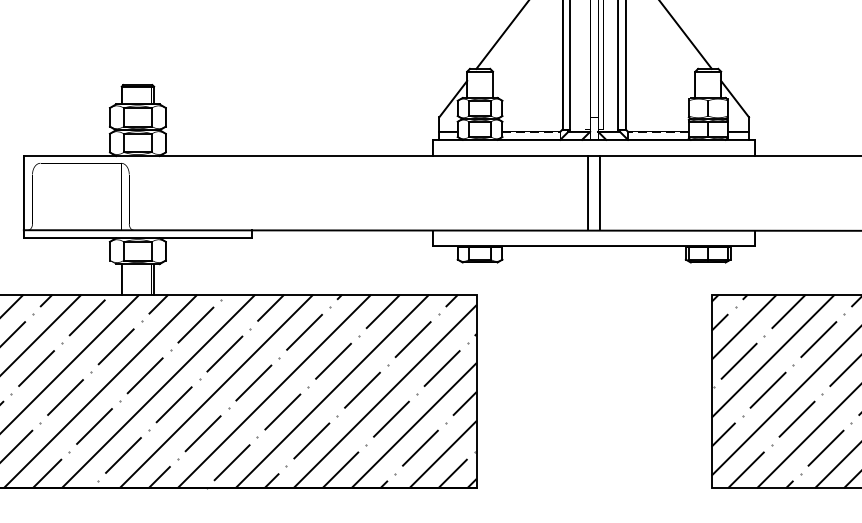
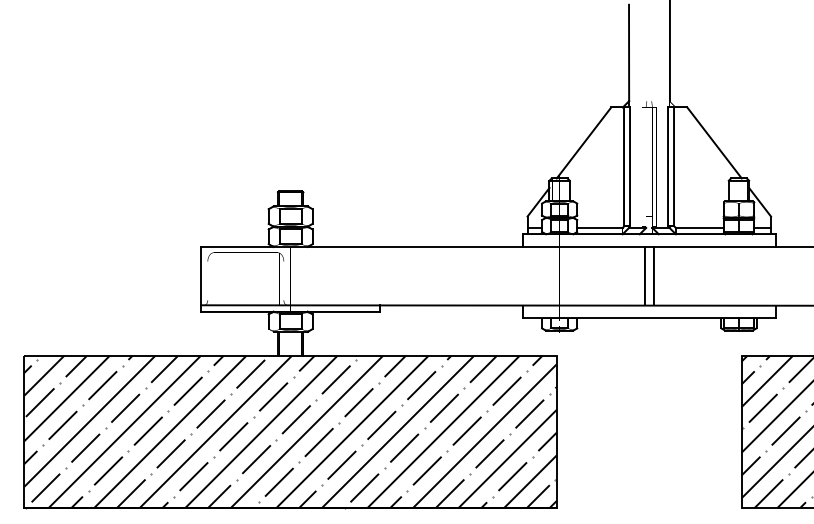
line: (530, 131) -> (599, 227), dashed -> solid
line: (658, 131) -> (699, 227), dashed -> solid

